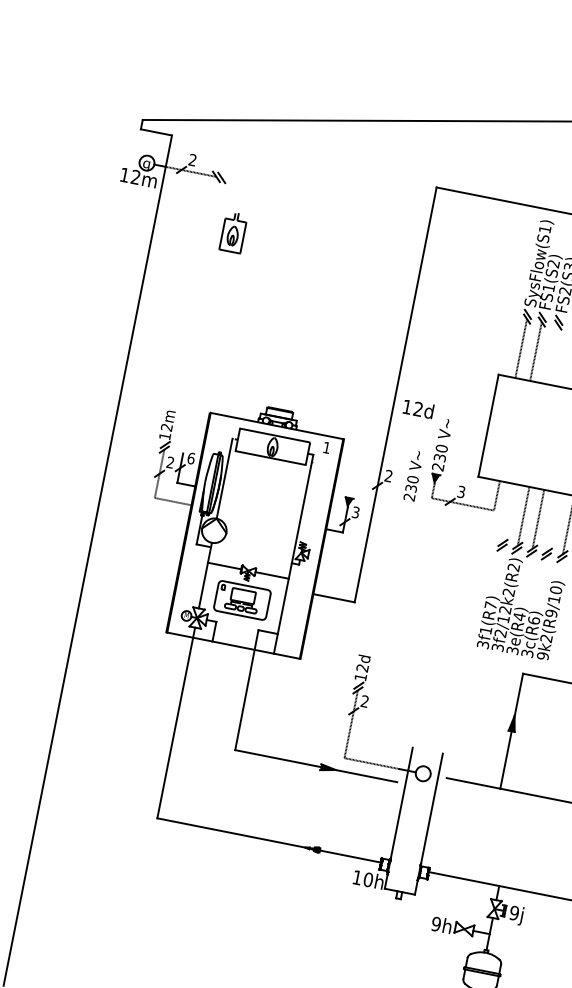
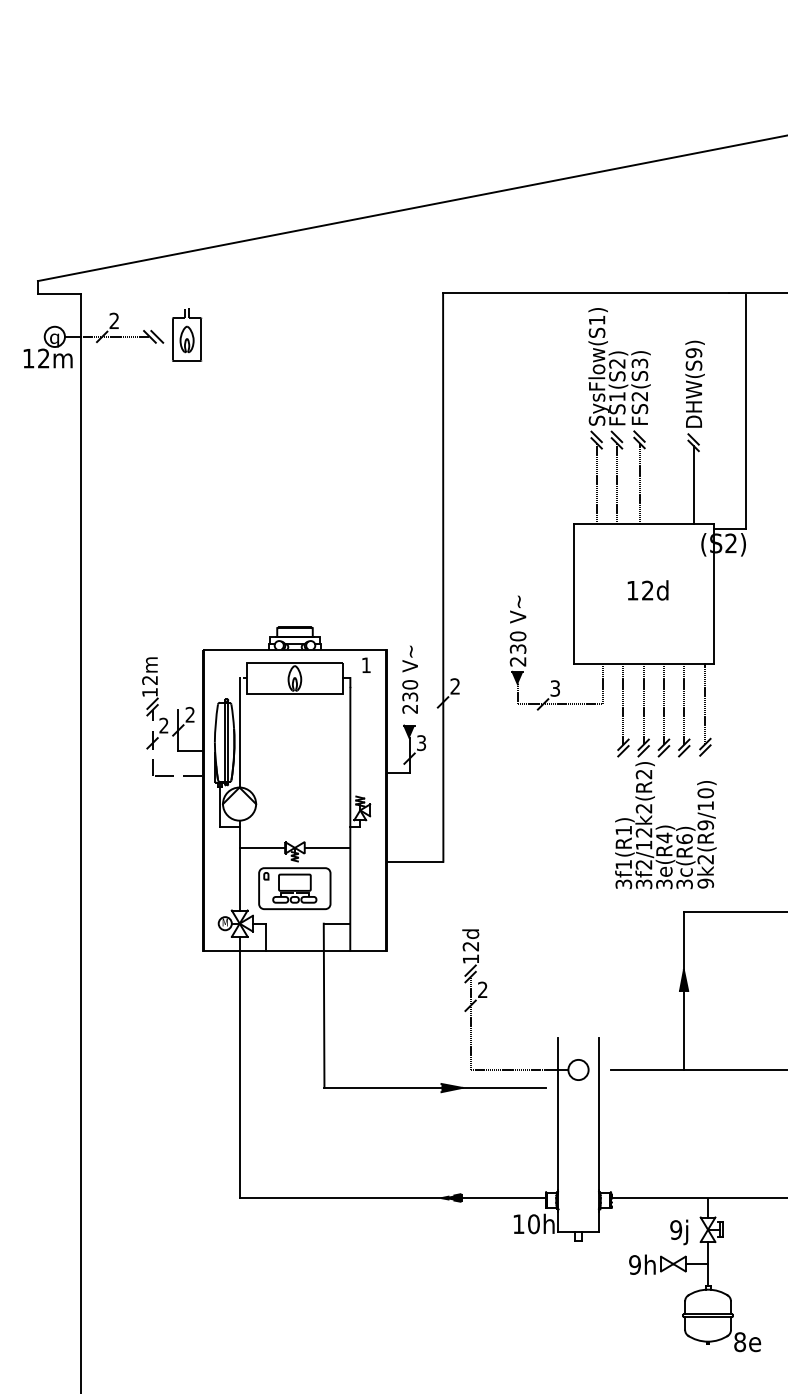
part: (233, 232) -> (187, 334), moved
line: (552, 354) -> (639, 483), added
text: (418, 409) -> (647, 590), moved
text: (191, 458) -> (190, 714), 6 -> 2
text: (413, 475) -> (410, 679), moved
line: (508, 513) -> (623, 704), added
line: (553, 522) -> (684, 704), added
text: (490, 605) -> (623, 830), 3f1(R7) -> 3f1(R1)
text: (516, 915) -> (679, 1232), moved

